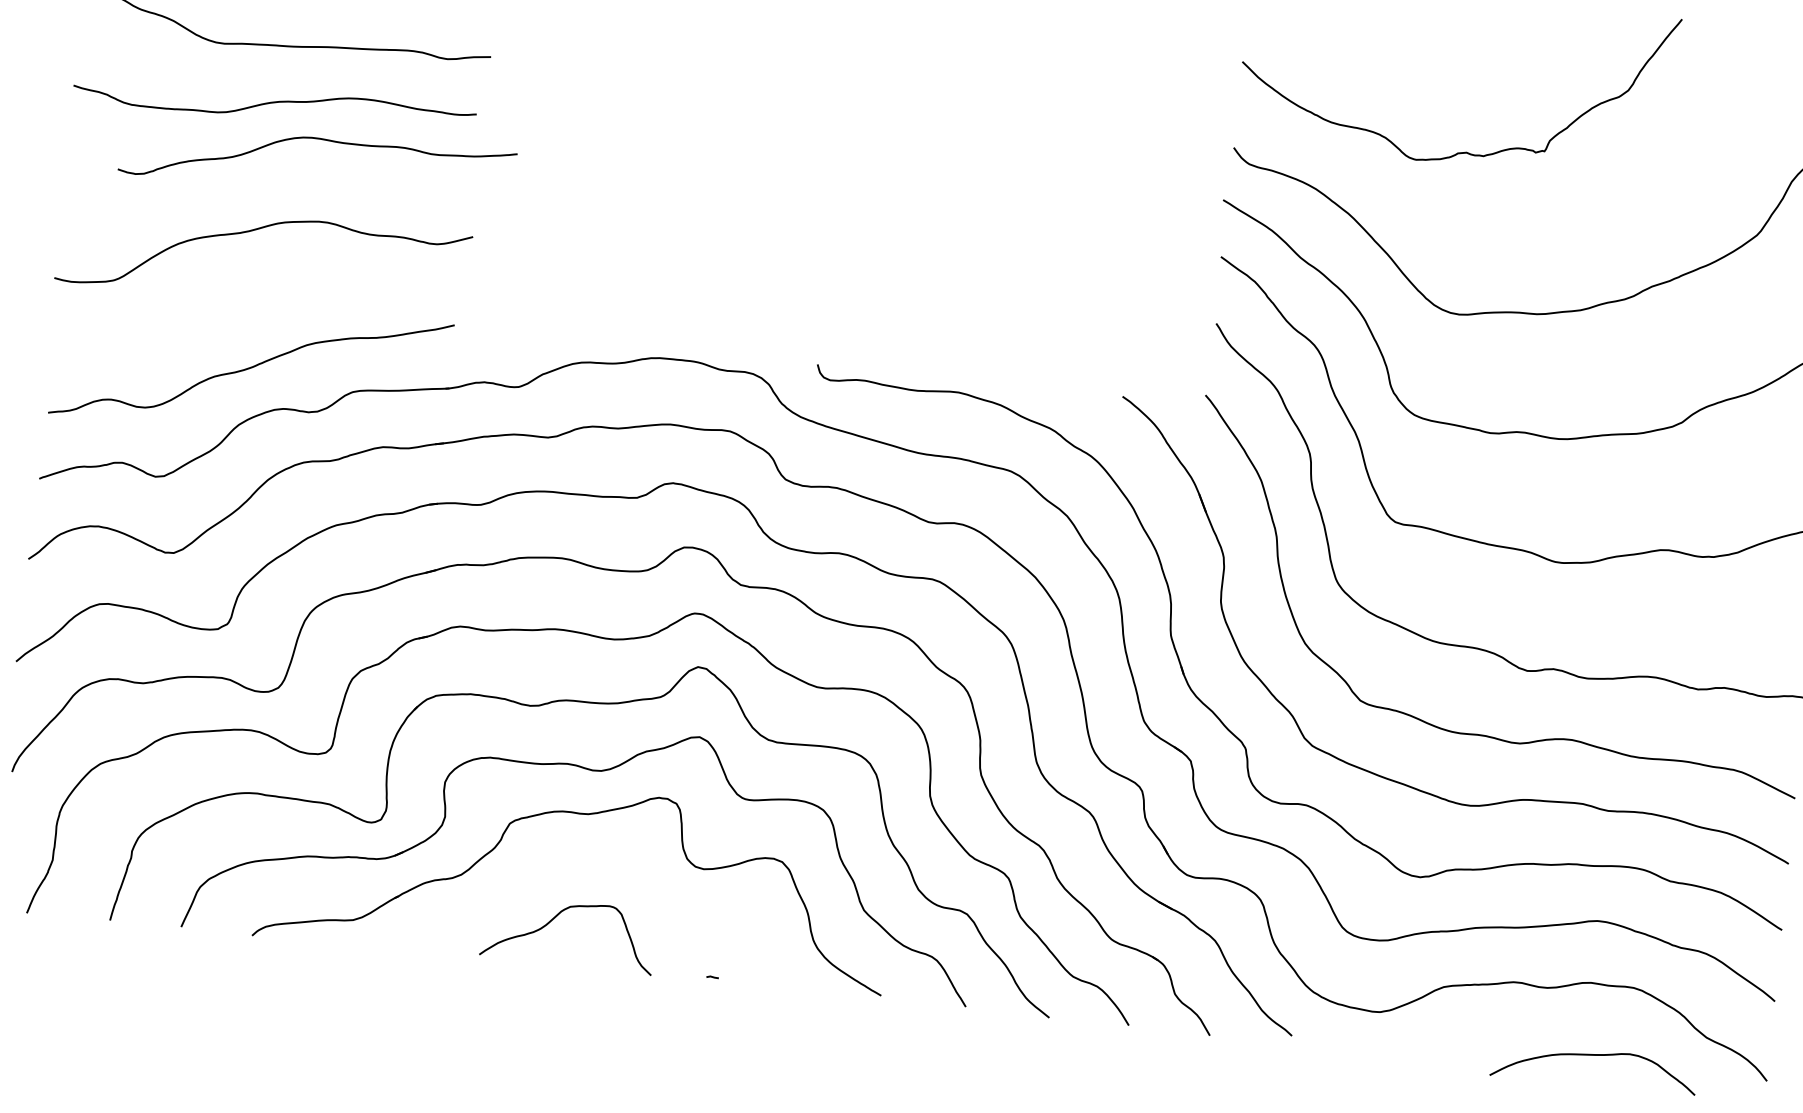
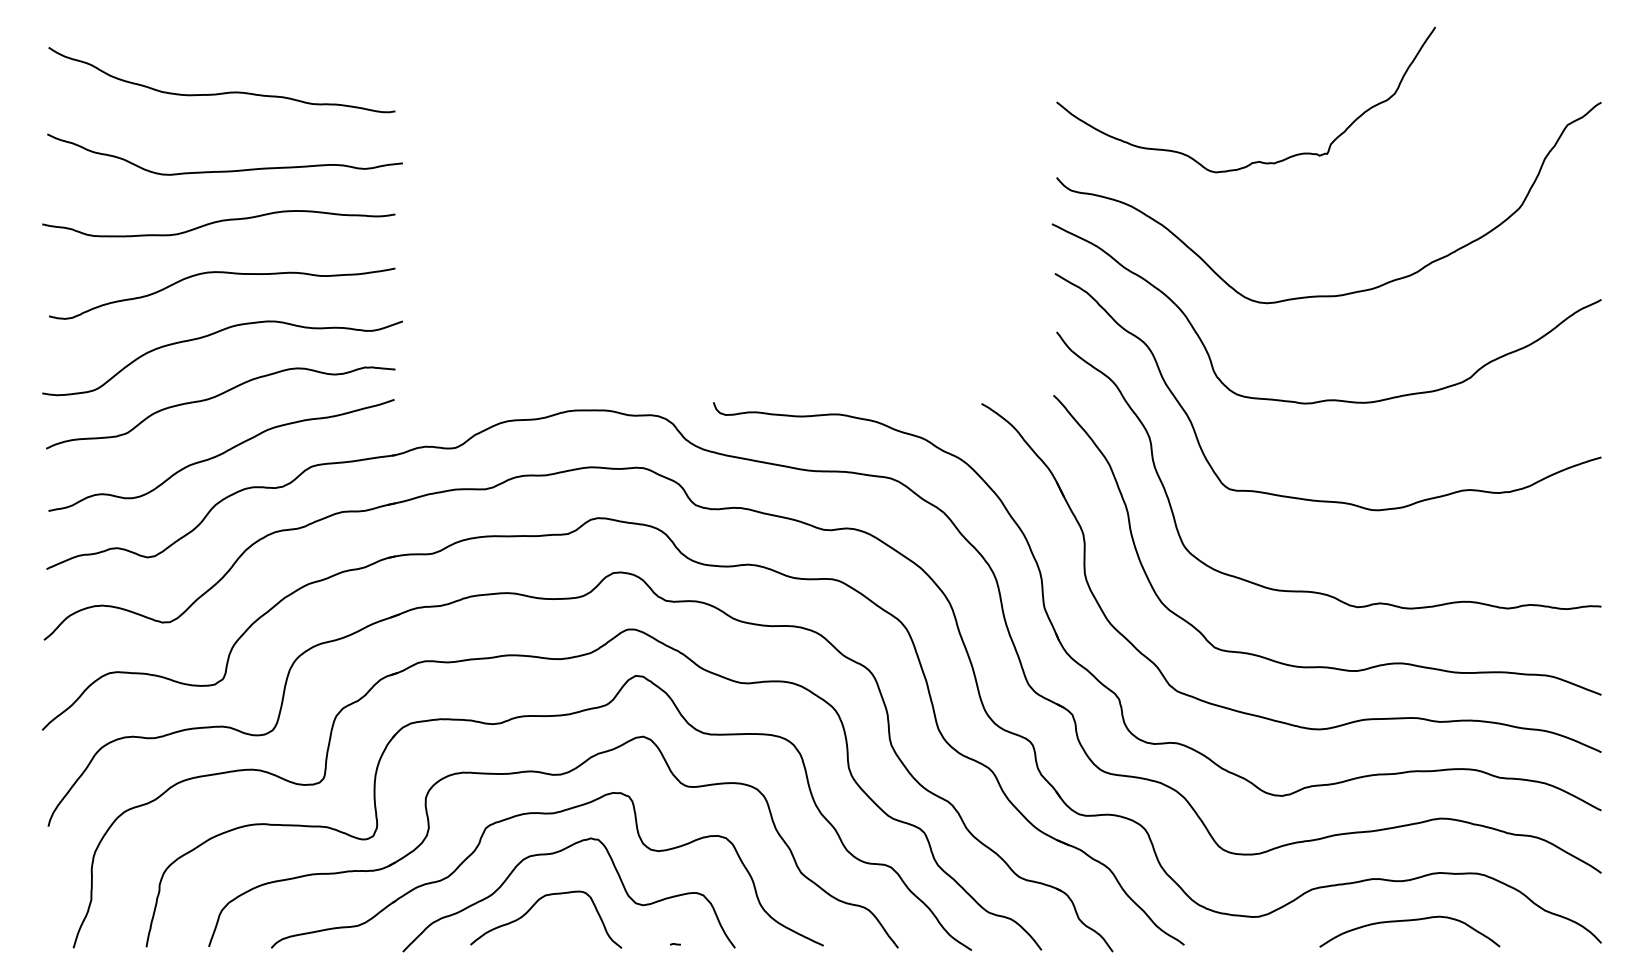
curve: (320, 140) -> (222, 273), moved
curve: (252, 302) -> (216, 397), added
curve: (587, 860) -> (556, 853), added
curve: (1594, 1056) -> (1409, 921), moved

